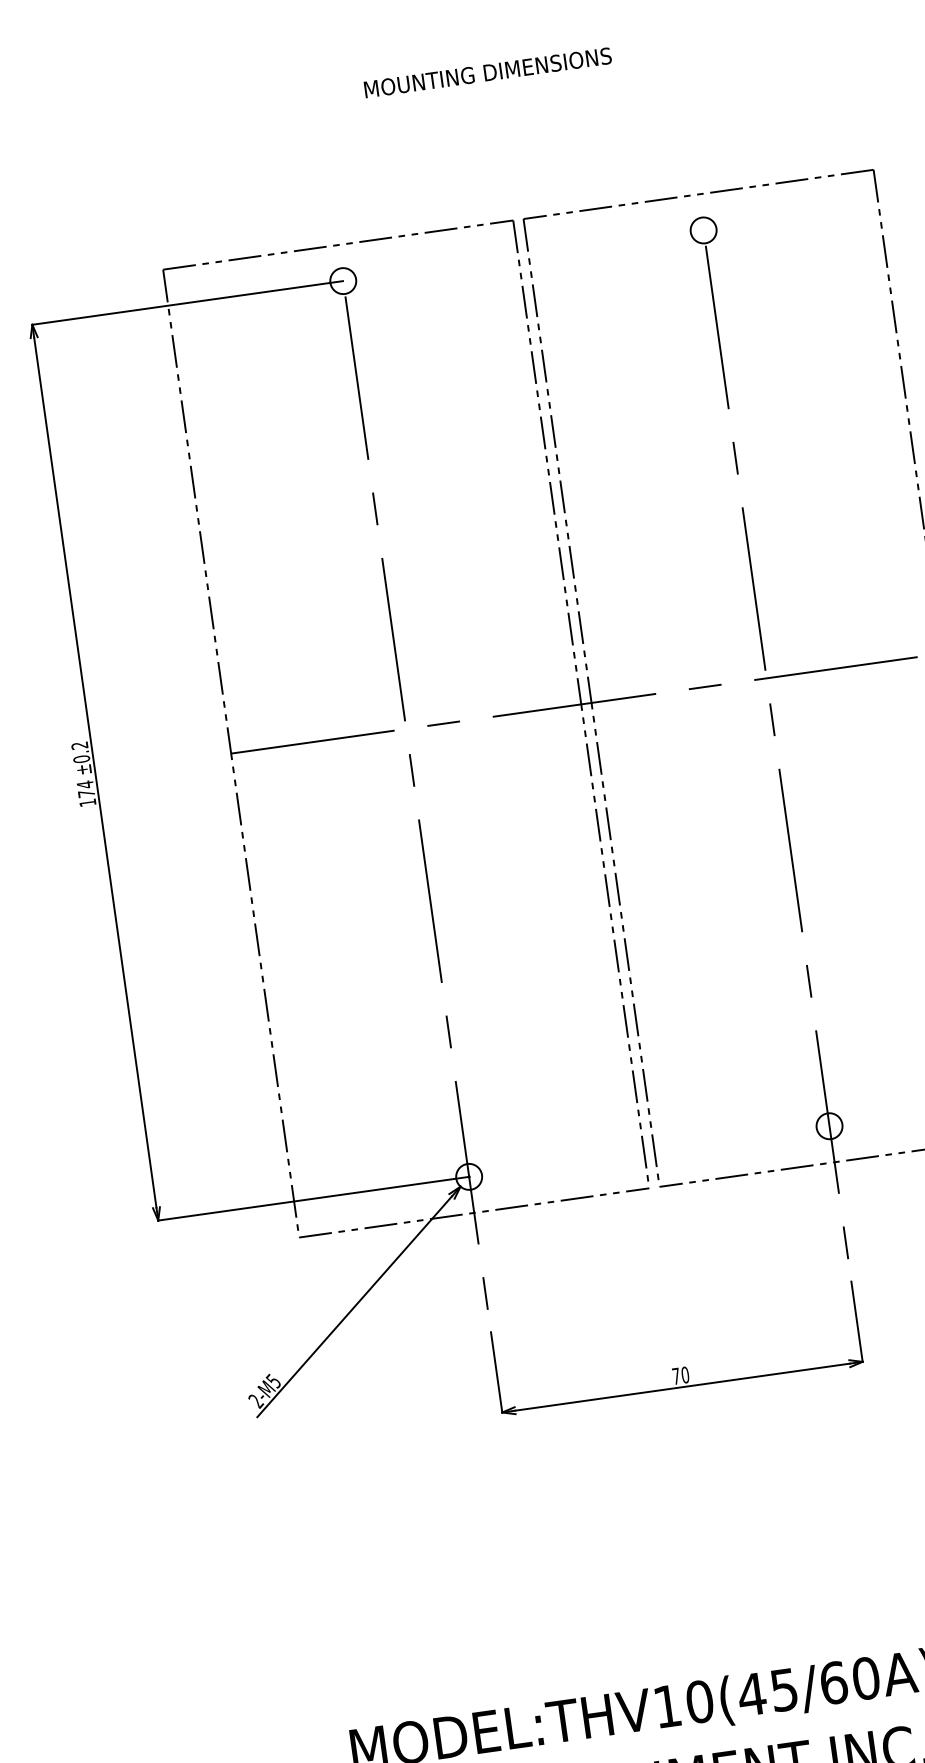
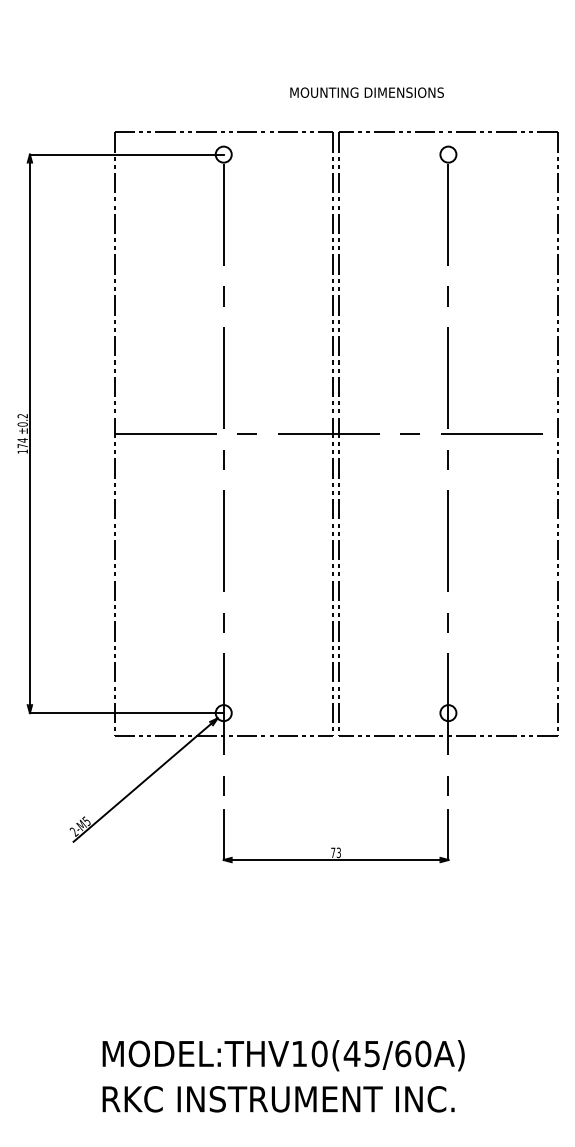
text: (486, 72) -> (366, 92), moved
text: (684, 1374) -> (338, 852), 70 -> 73

